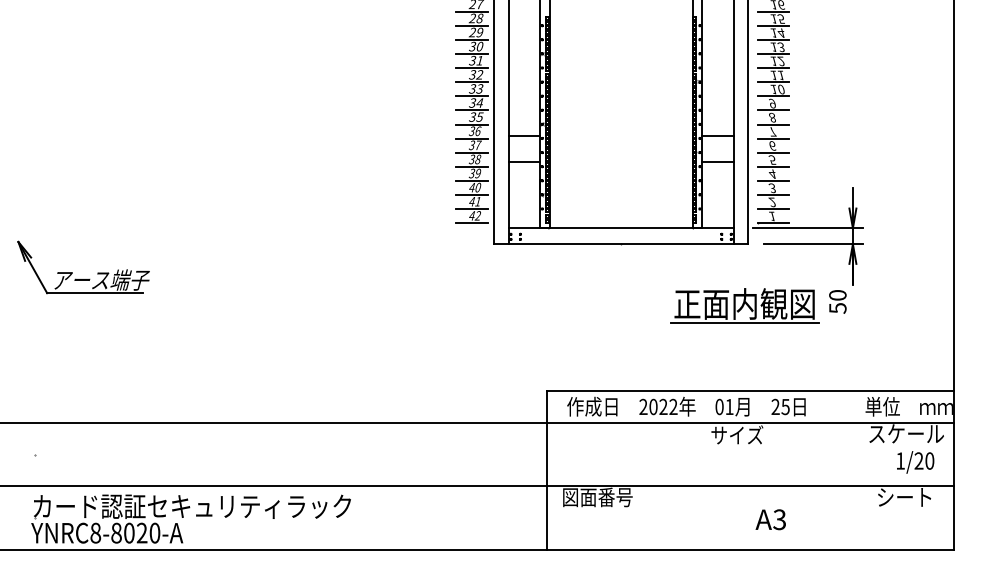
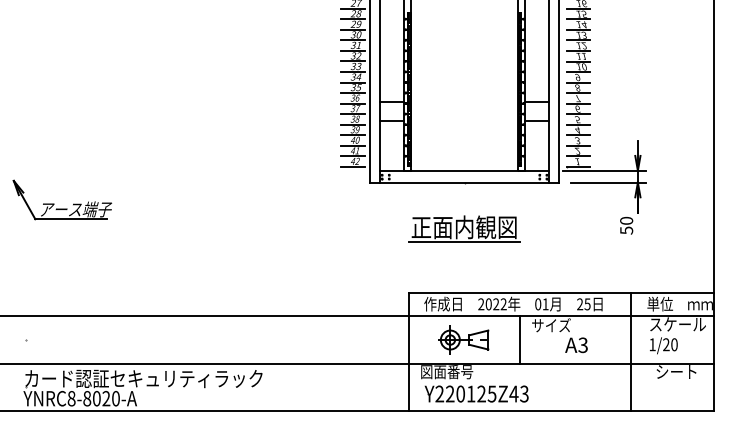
part: (744, 305) -> (464, 228), moved
part: (619, 454) -> (463, 339), added
line: (695, 454) -> (520, 339), added
text: (915, 462) -> (663, 345), moved
line: (843, 470) -> (630, 351), added
text: (770, 519) -> (576, 345), moved
part: (636, 526) -> (476, 393), added

